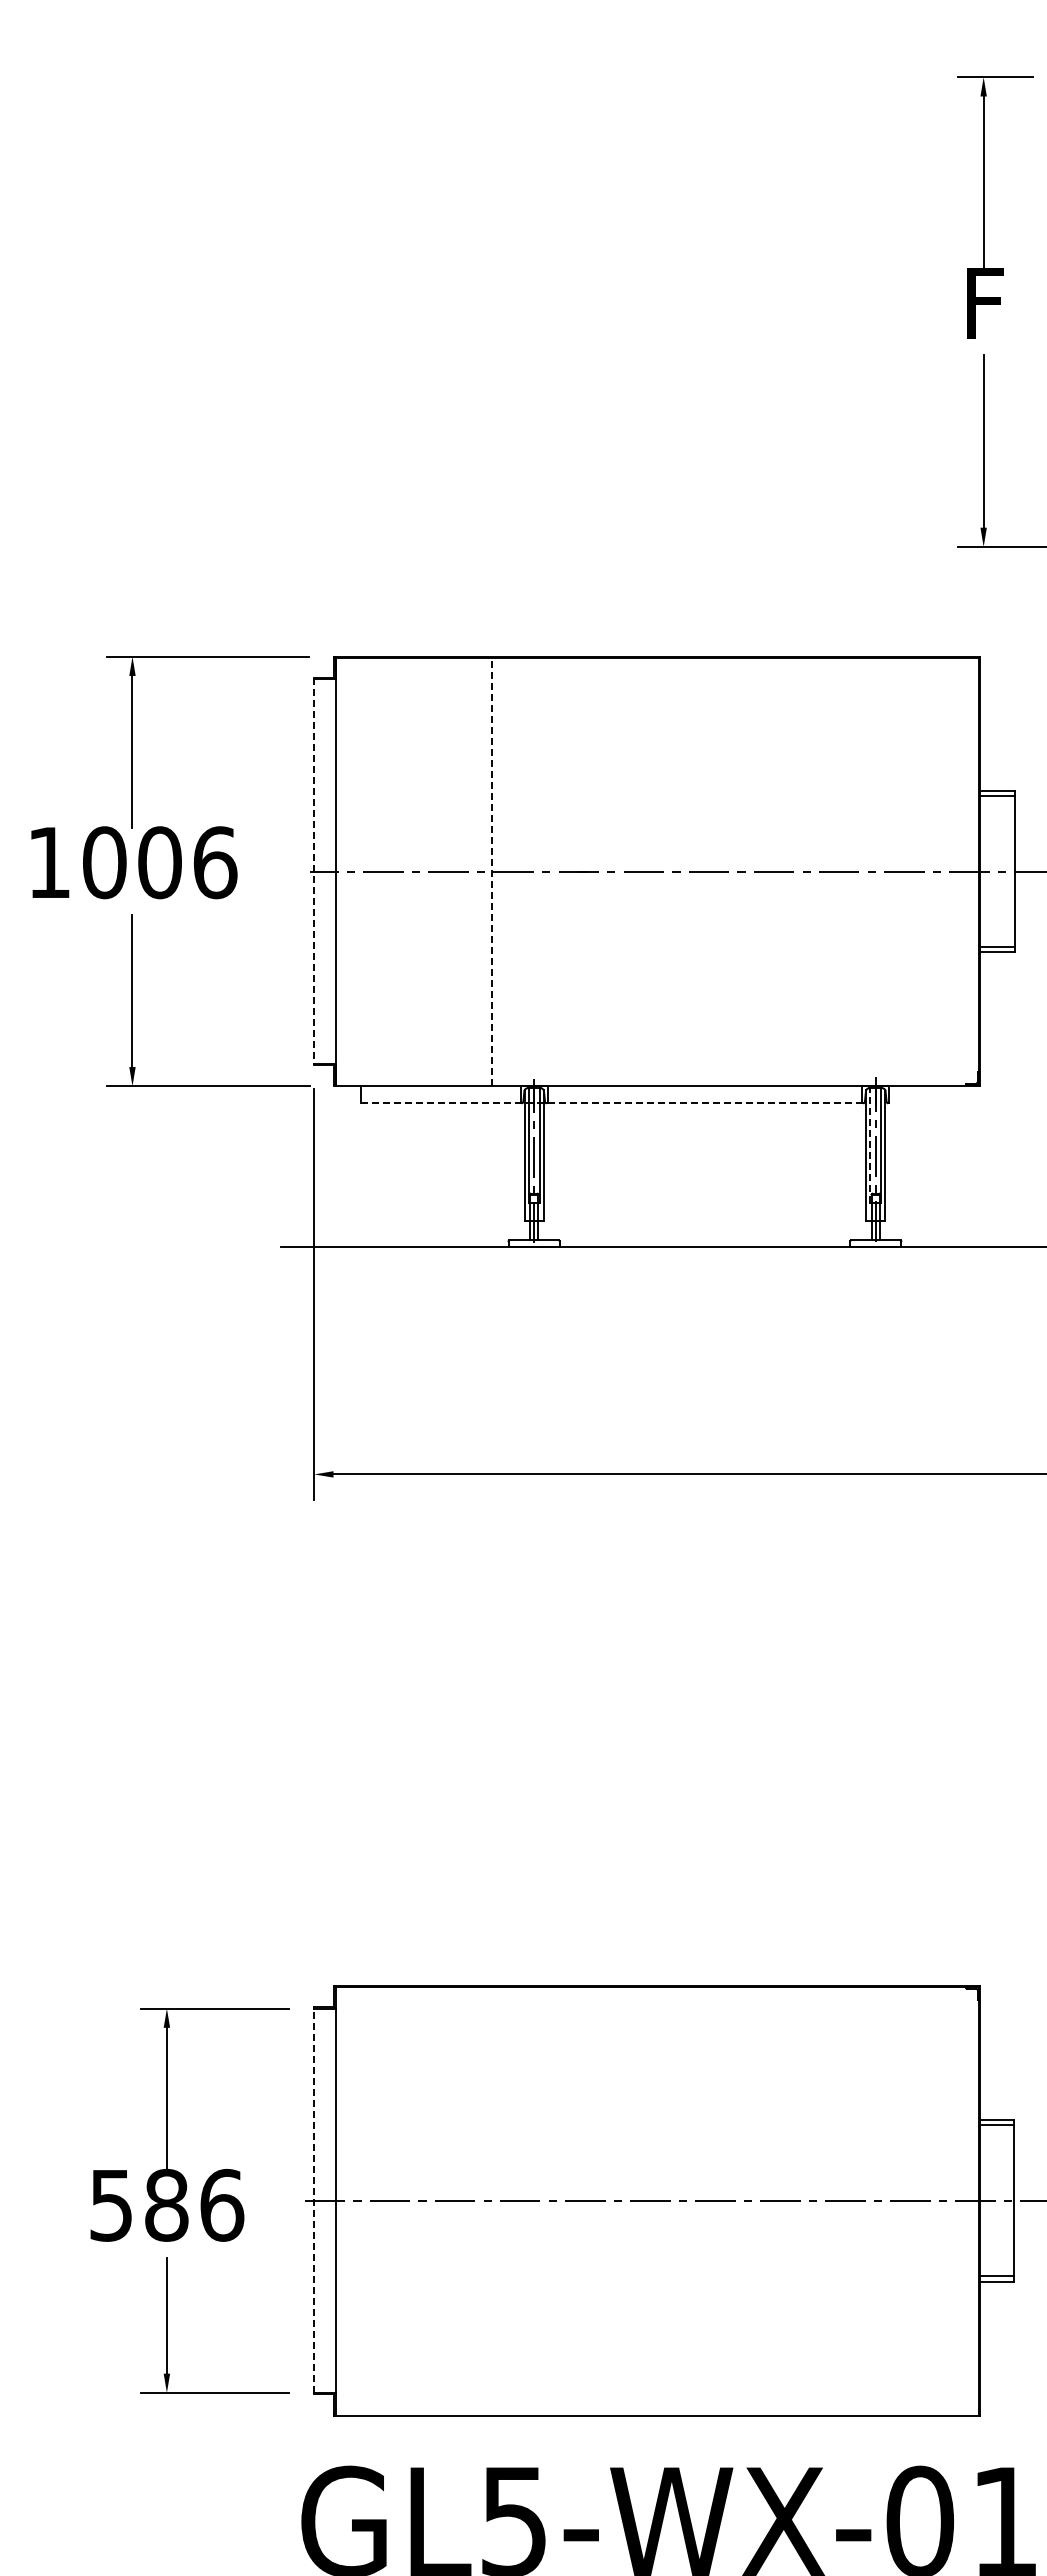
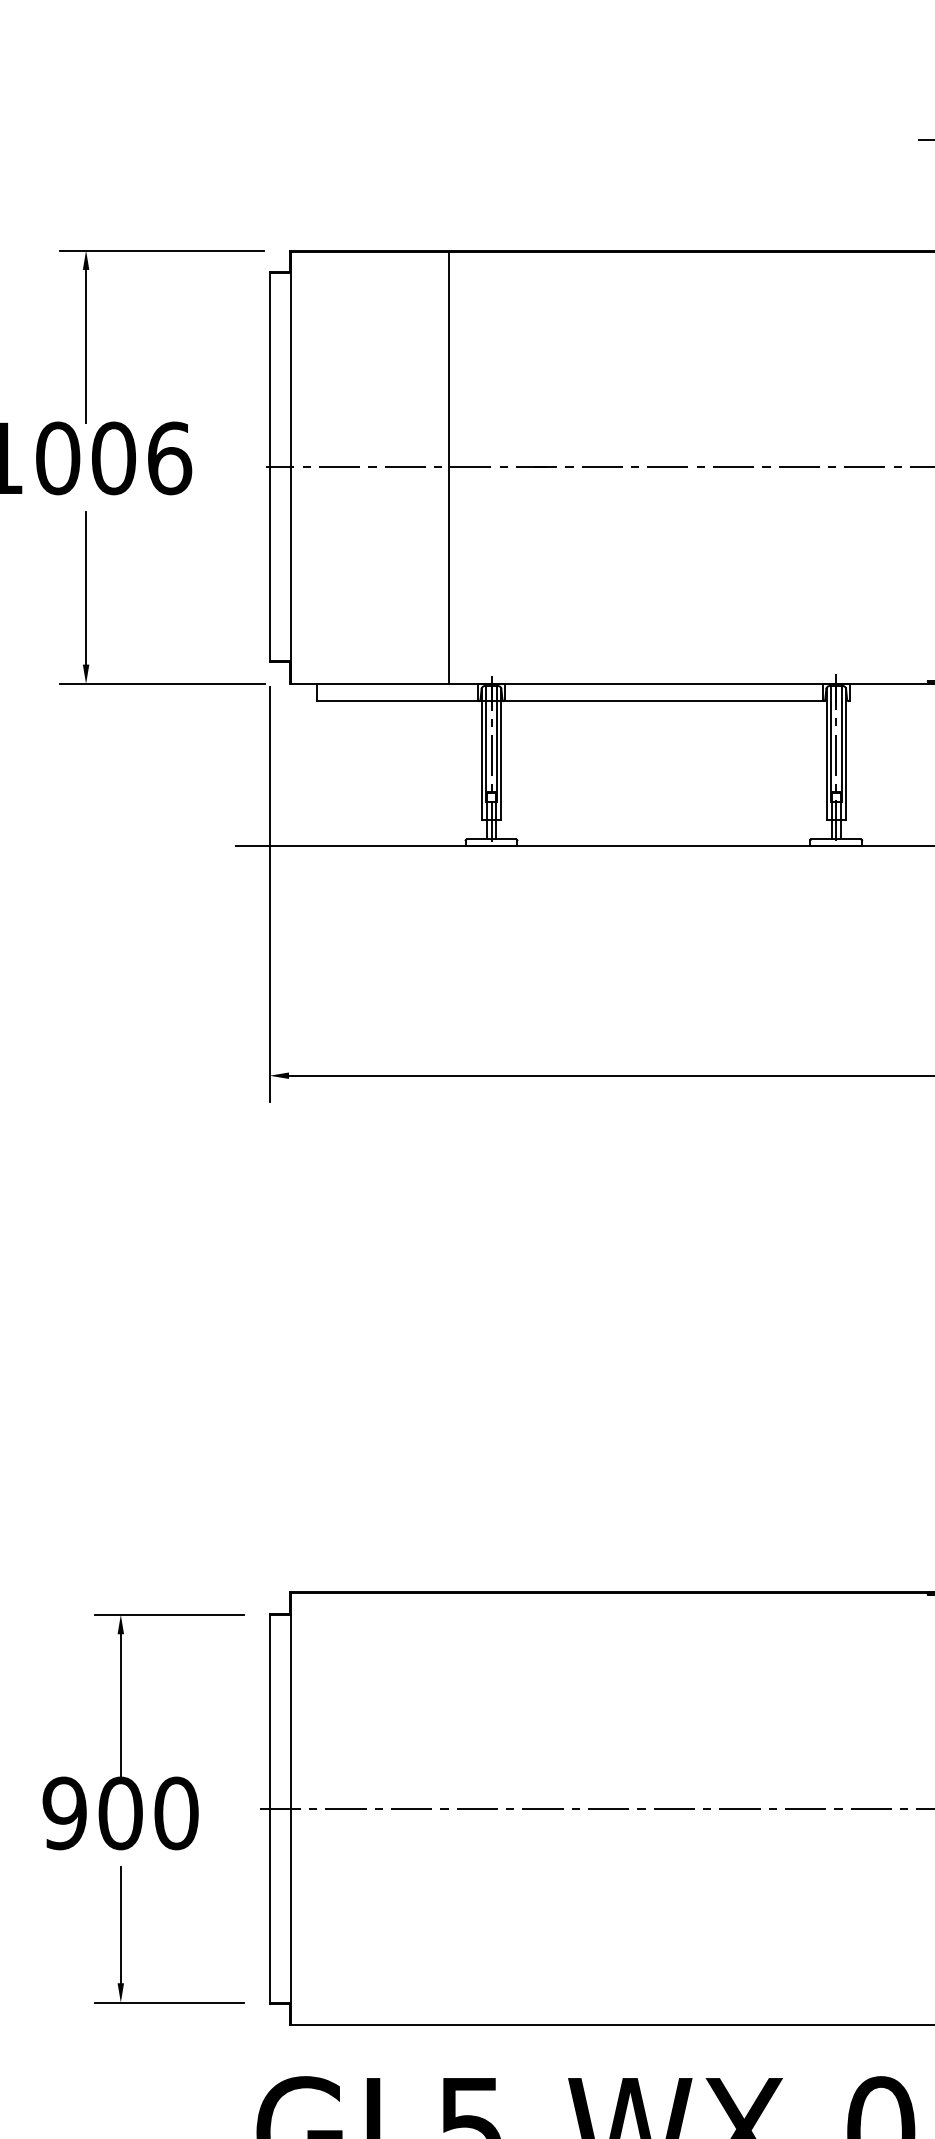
line: (492, 871) -> (449, 467), dashed -> solid
line: (314, 872) -> (269, 468), dashed -> solid
line: (613, 1103) -> (571, 701), dashed -> solid
line: (870, 1145) -> (830, 743), dashed -> solid
line: (314, 2200) -> (269, 1808), dashed -> solid
text: (166, 2204) -> (120, 1812), 586 -> 900

